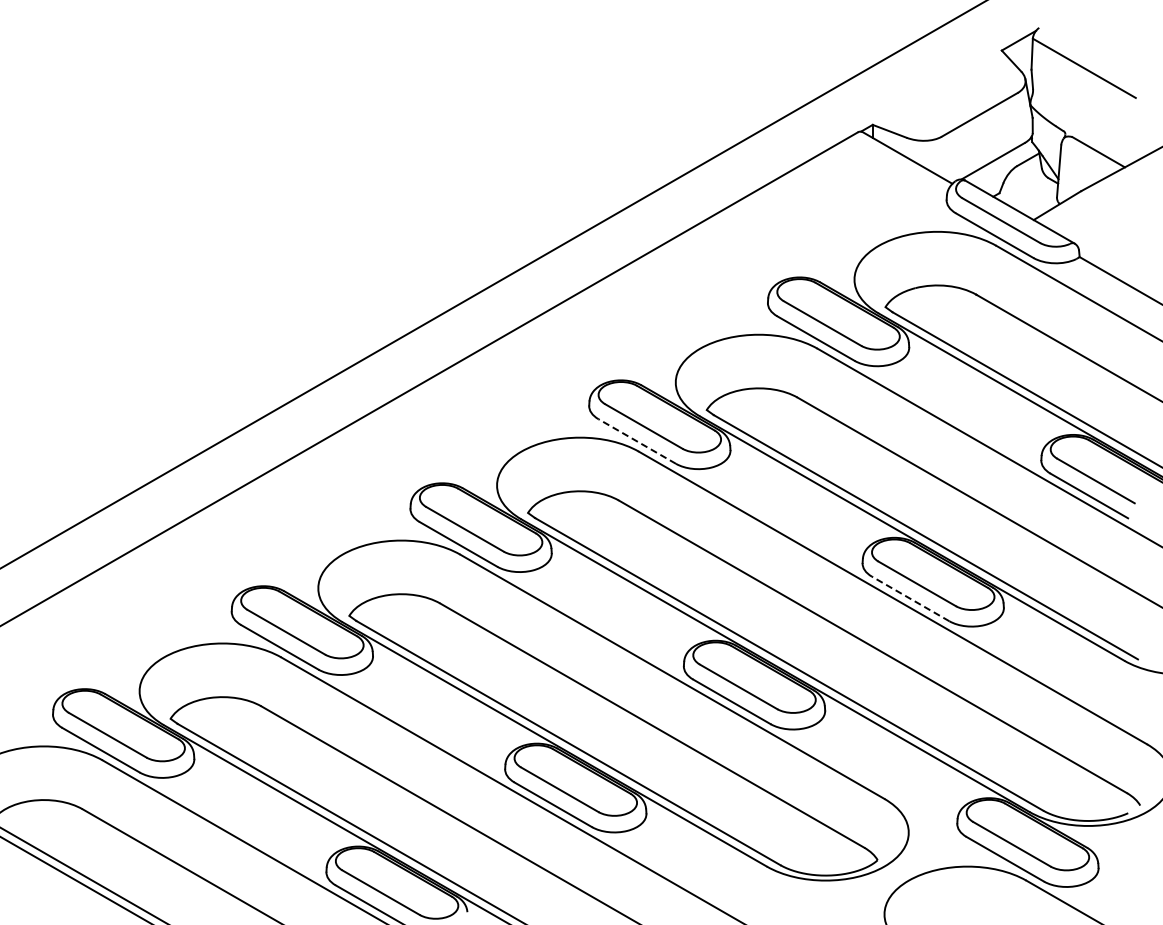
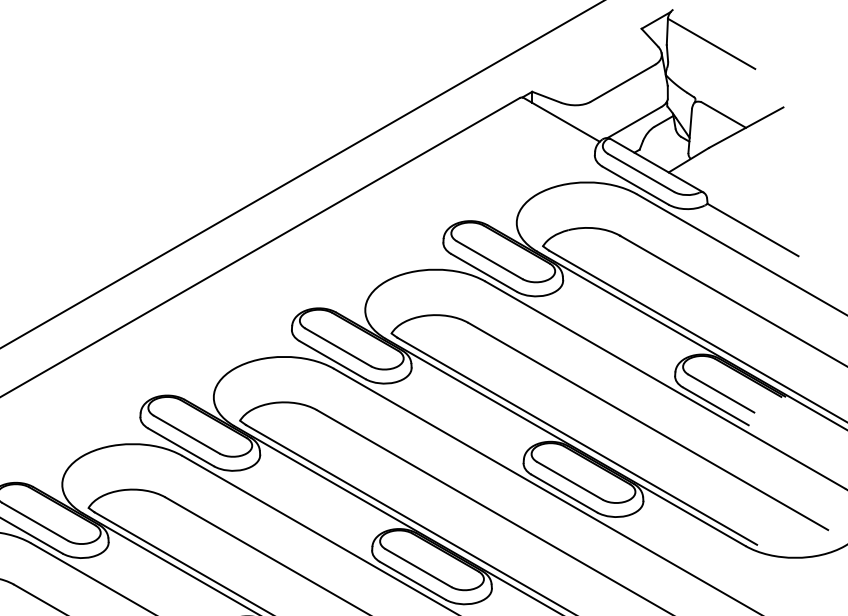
line: (637, 441) -> (332, 360), dashed -> solid
line: (910, 598) -> (564, 493), dashed -> solid

